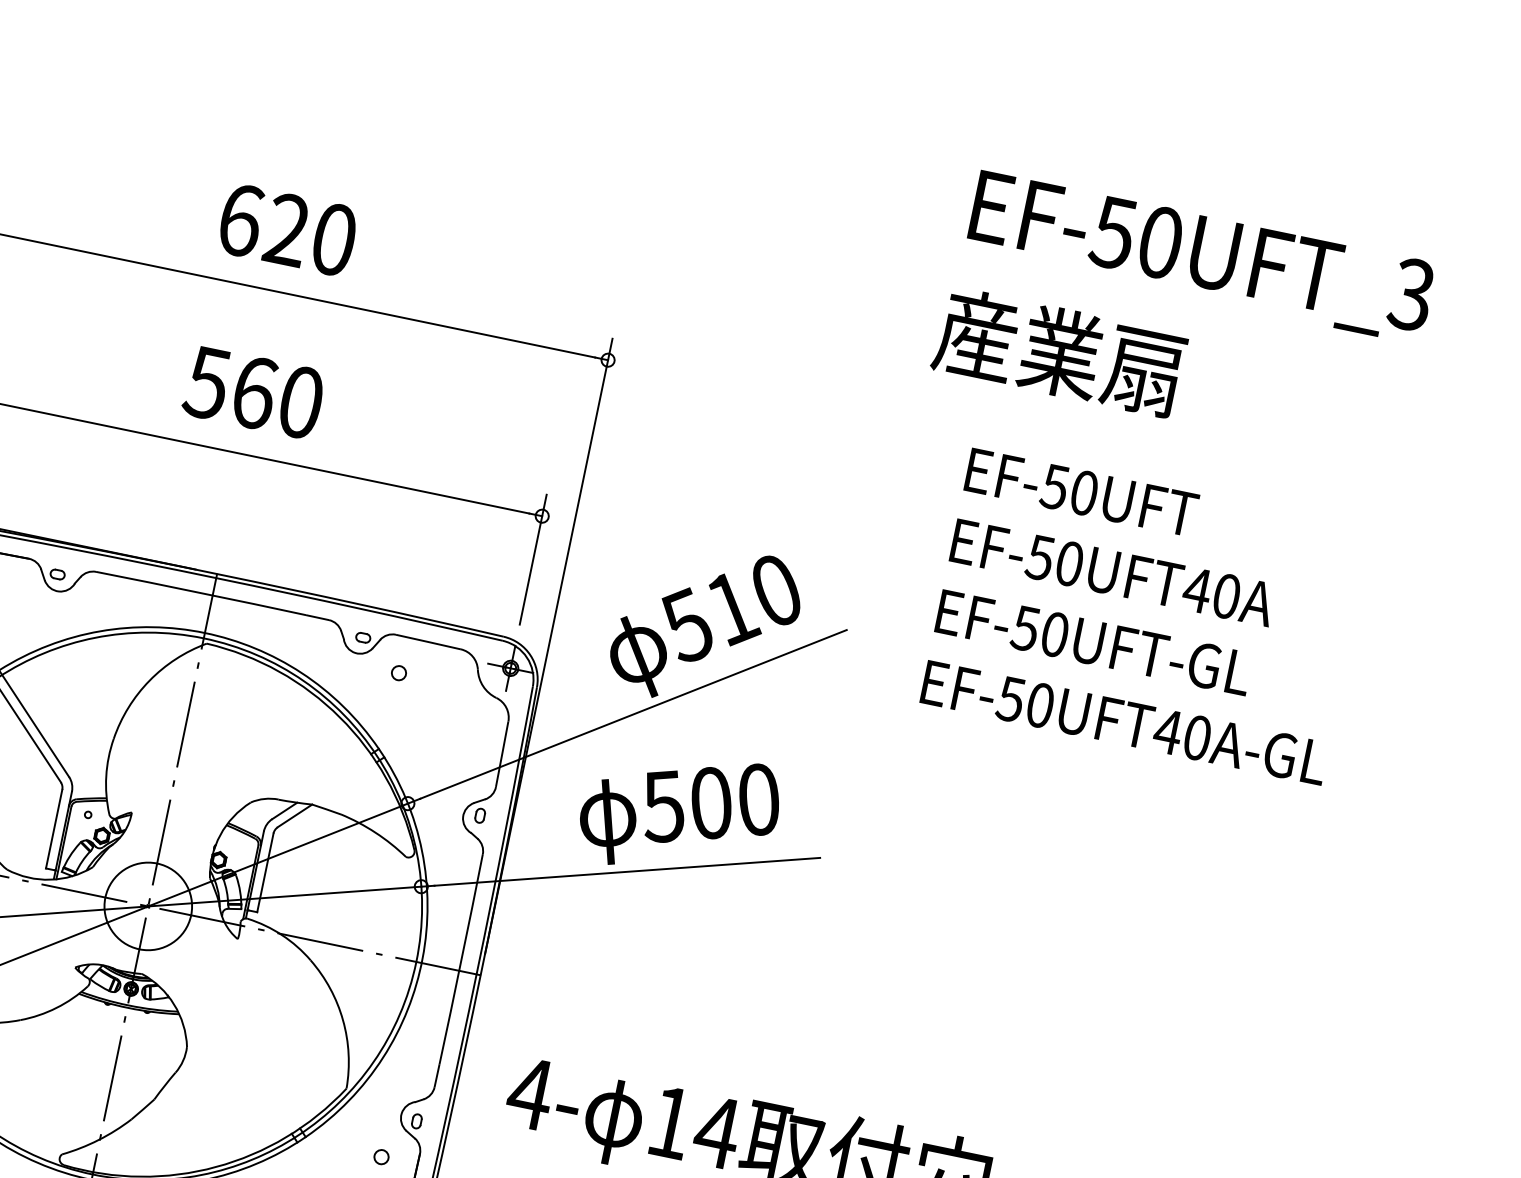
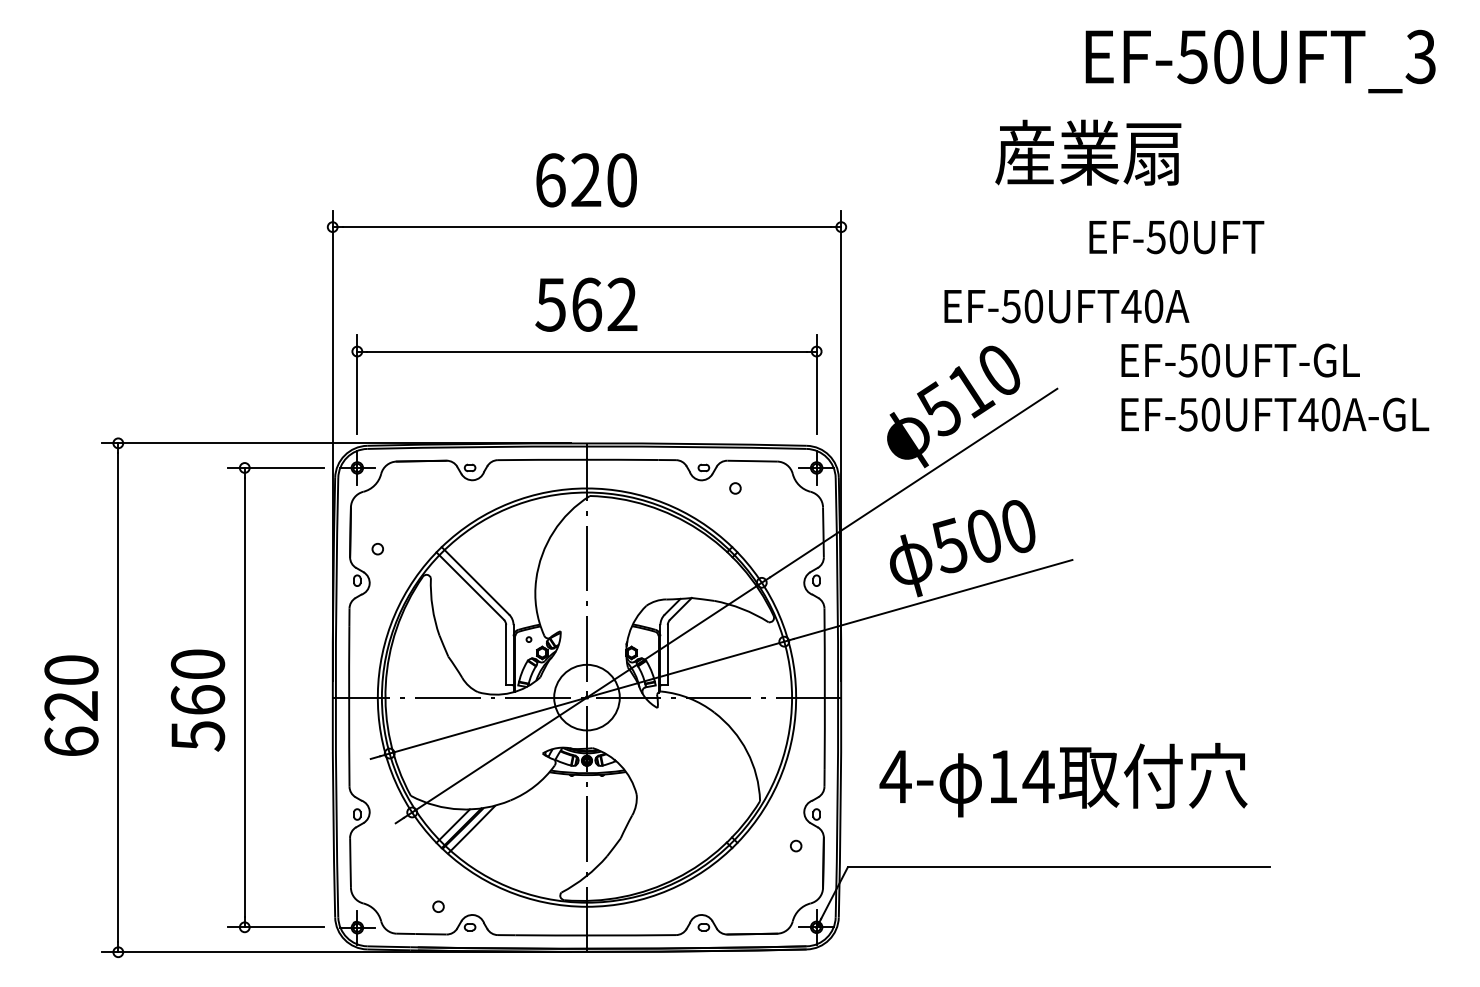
text: (1059, 352) -> (1088, 152), moved
text: (301, 402) -> (622, 304), 560 -> 562
text: (1081, 492) -> (1176, 237), moved
text: (1112, 572) -> (1066, 306), moved

